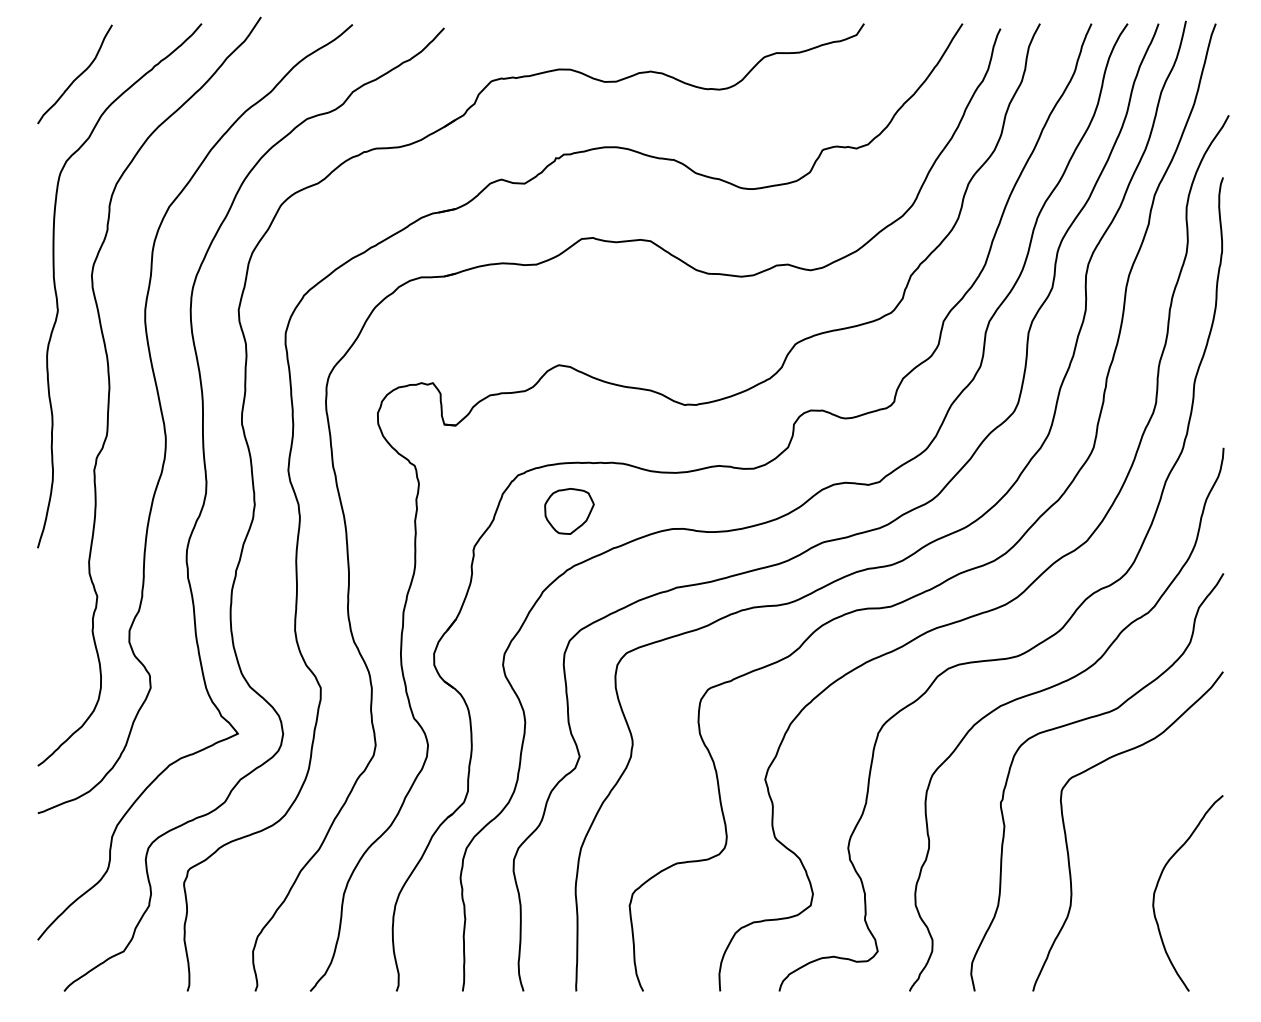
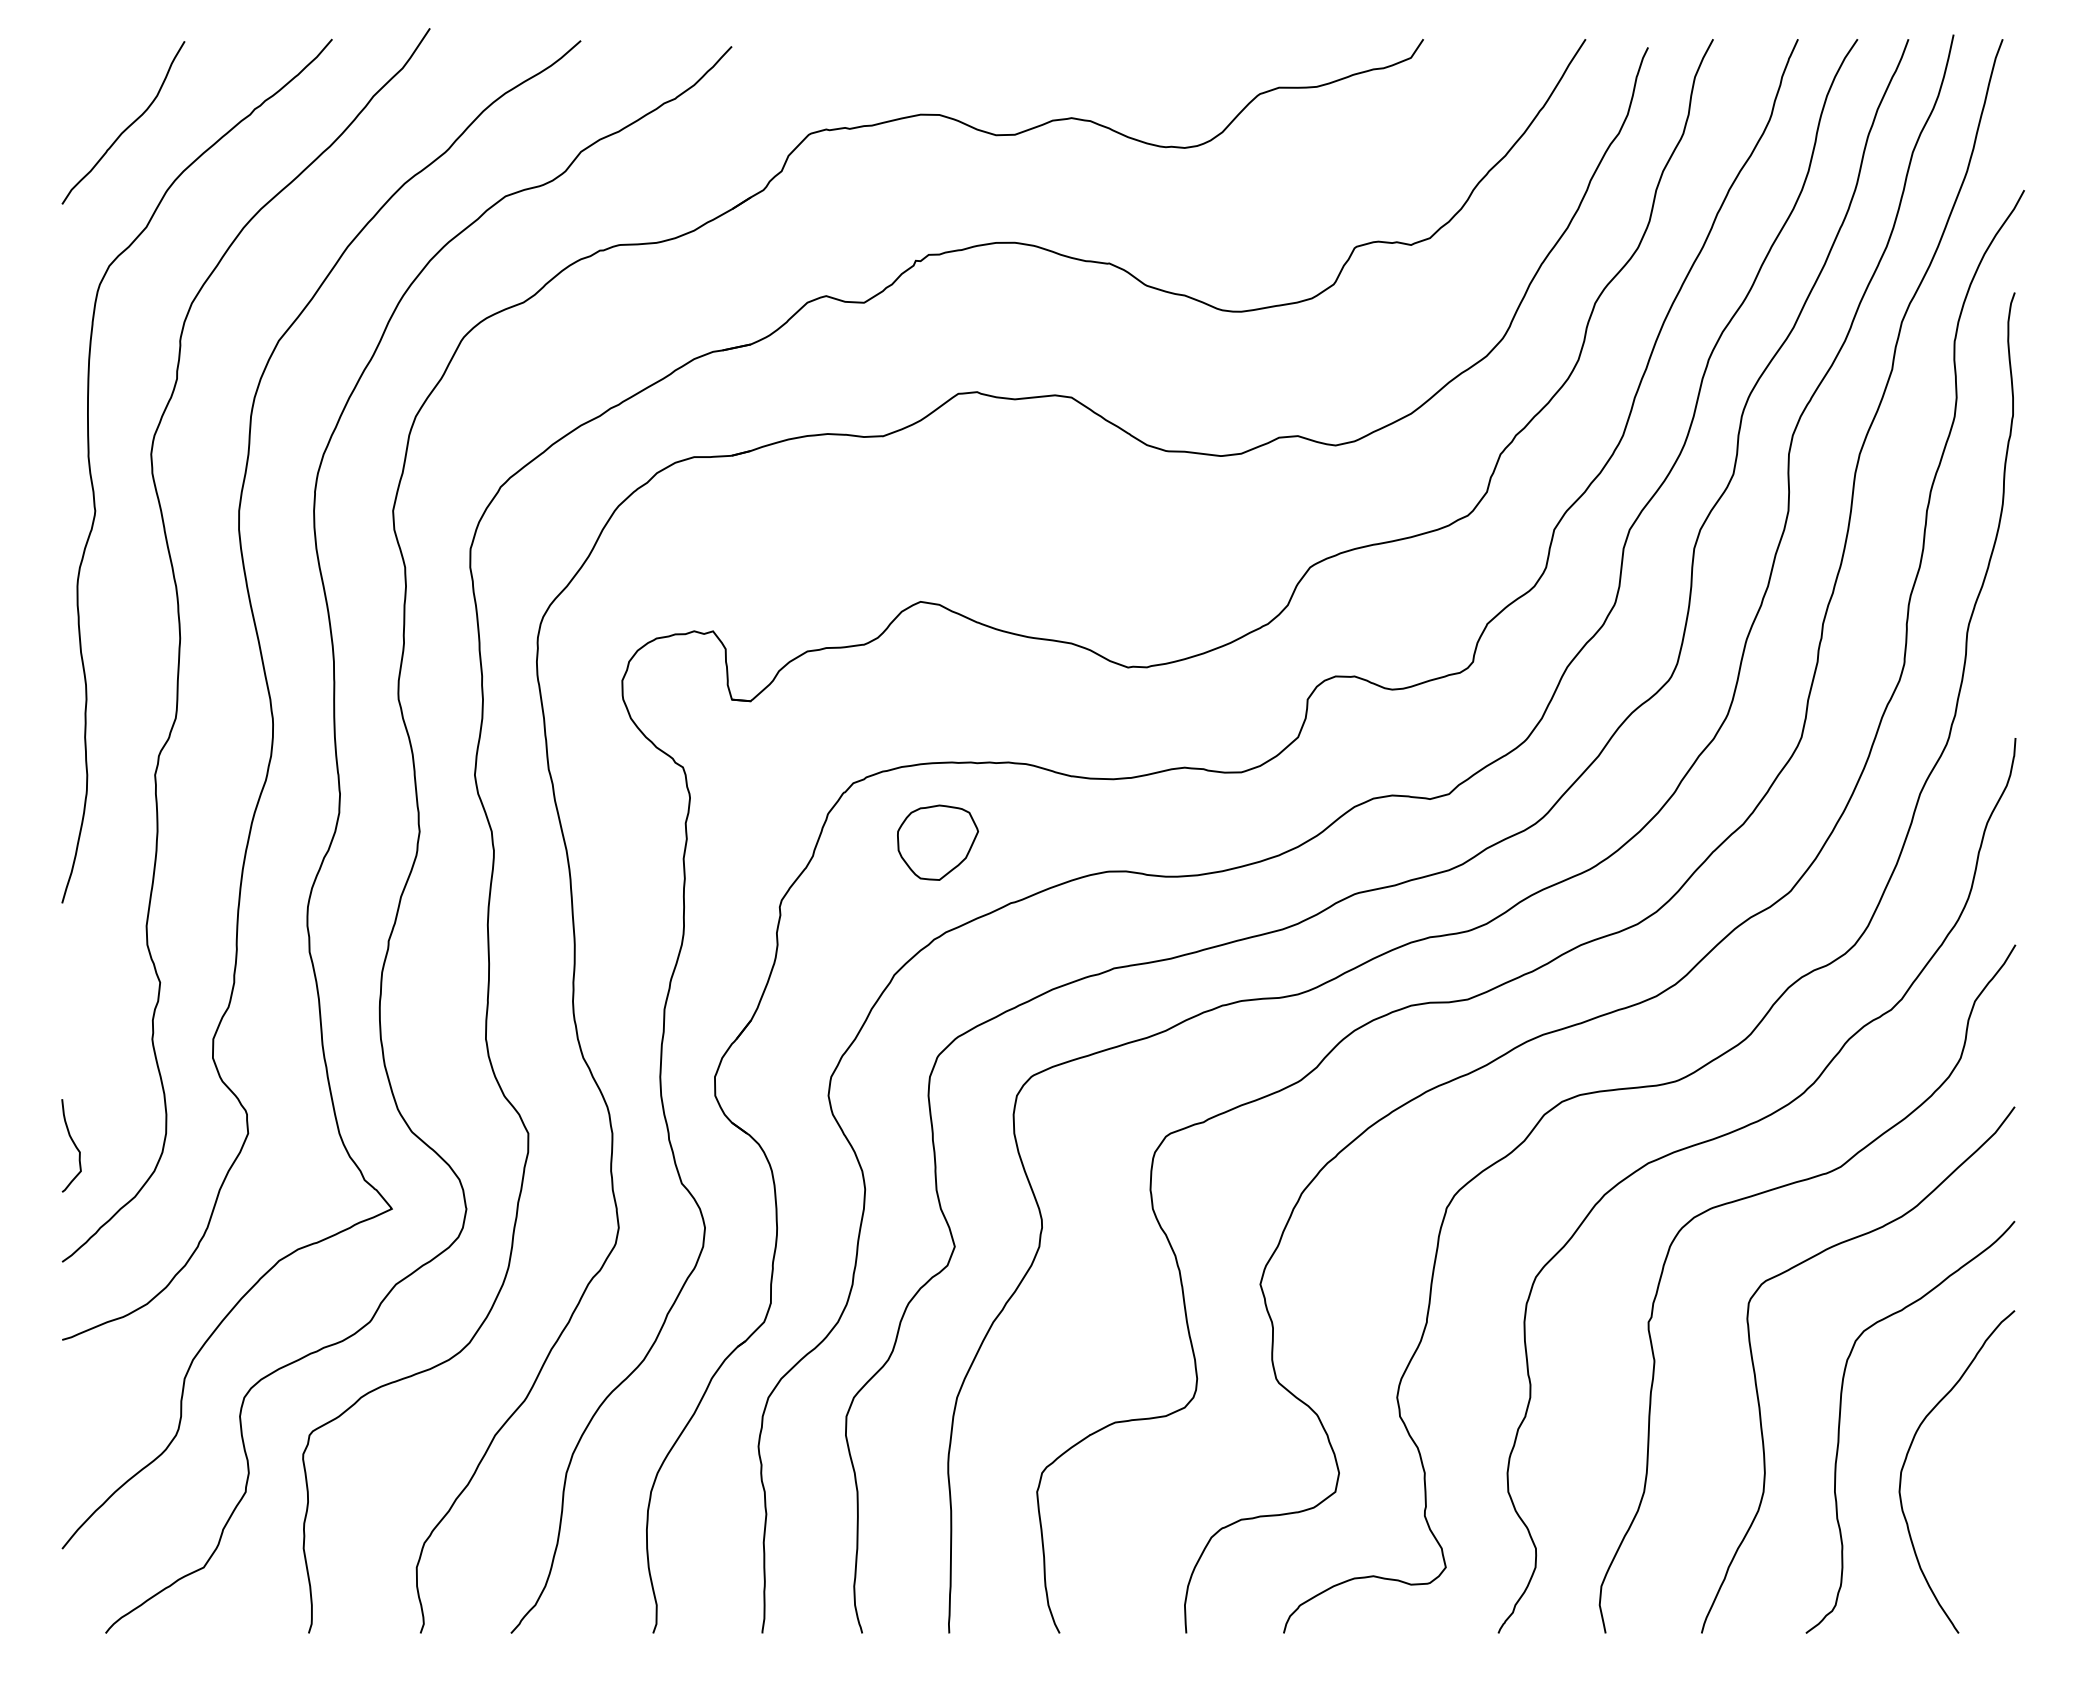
curve: (44, 695) -> (73, 1145), added
curve: (1117, 865) -> (1840, 1425), added

